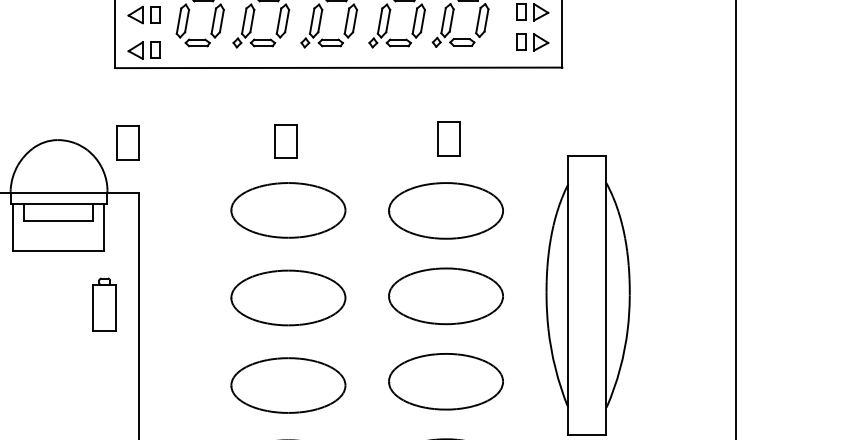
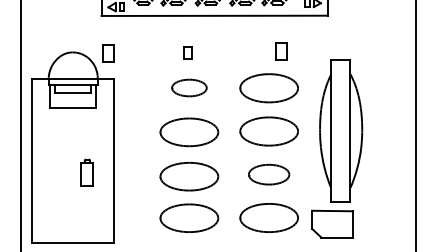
part: (448, 138) -> (281, 51), moved
part: (286, 142) -> (188, 53), size x0.7
part: (288, 209) -> (189, 87), size x0.6
part: (103, 304) -> (86, 172), moved
part: (444, 381) -> (268, 174), size x0.7

